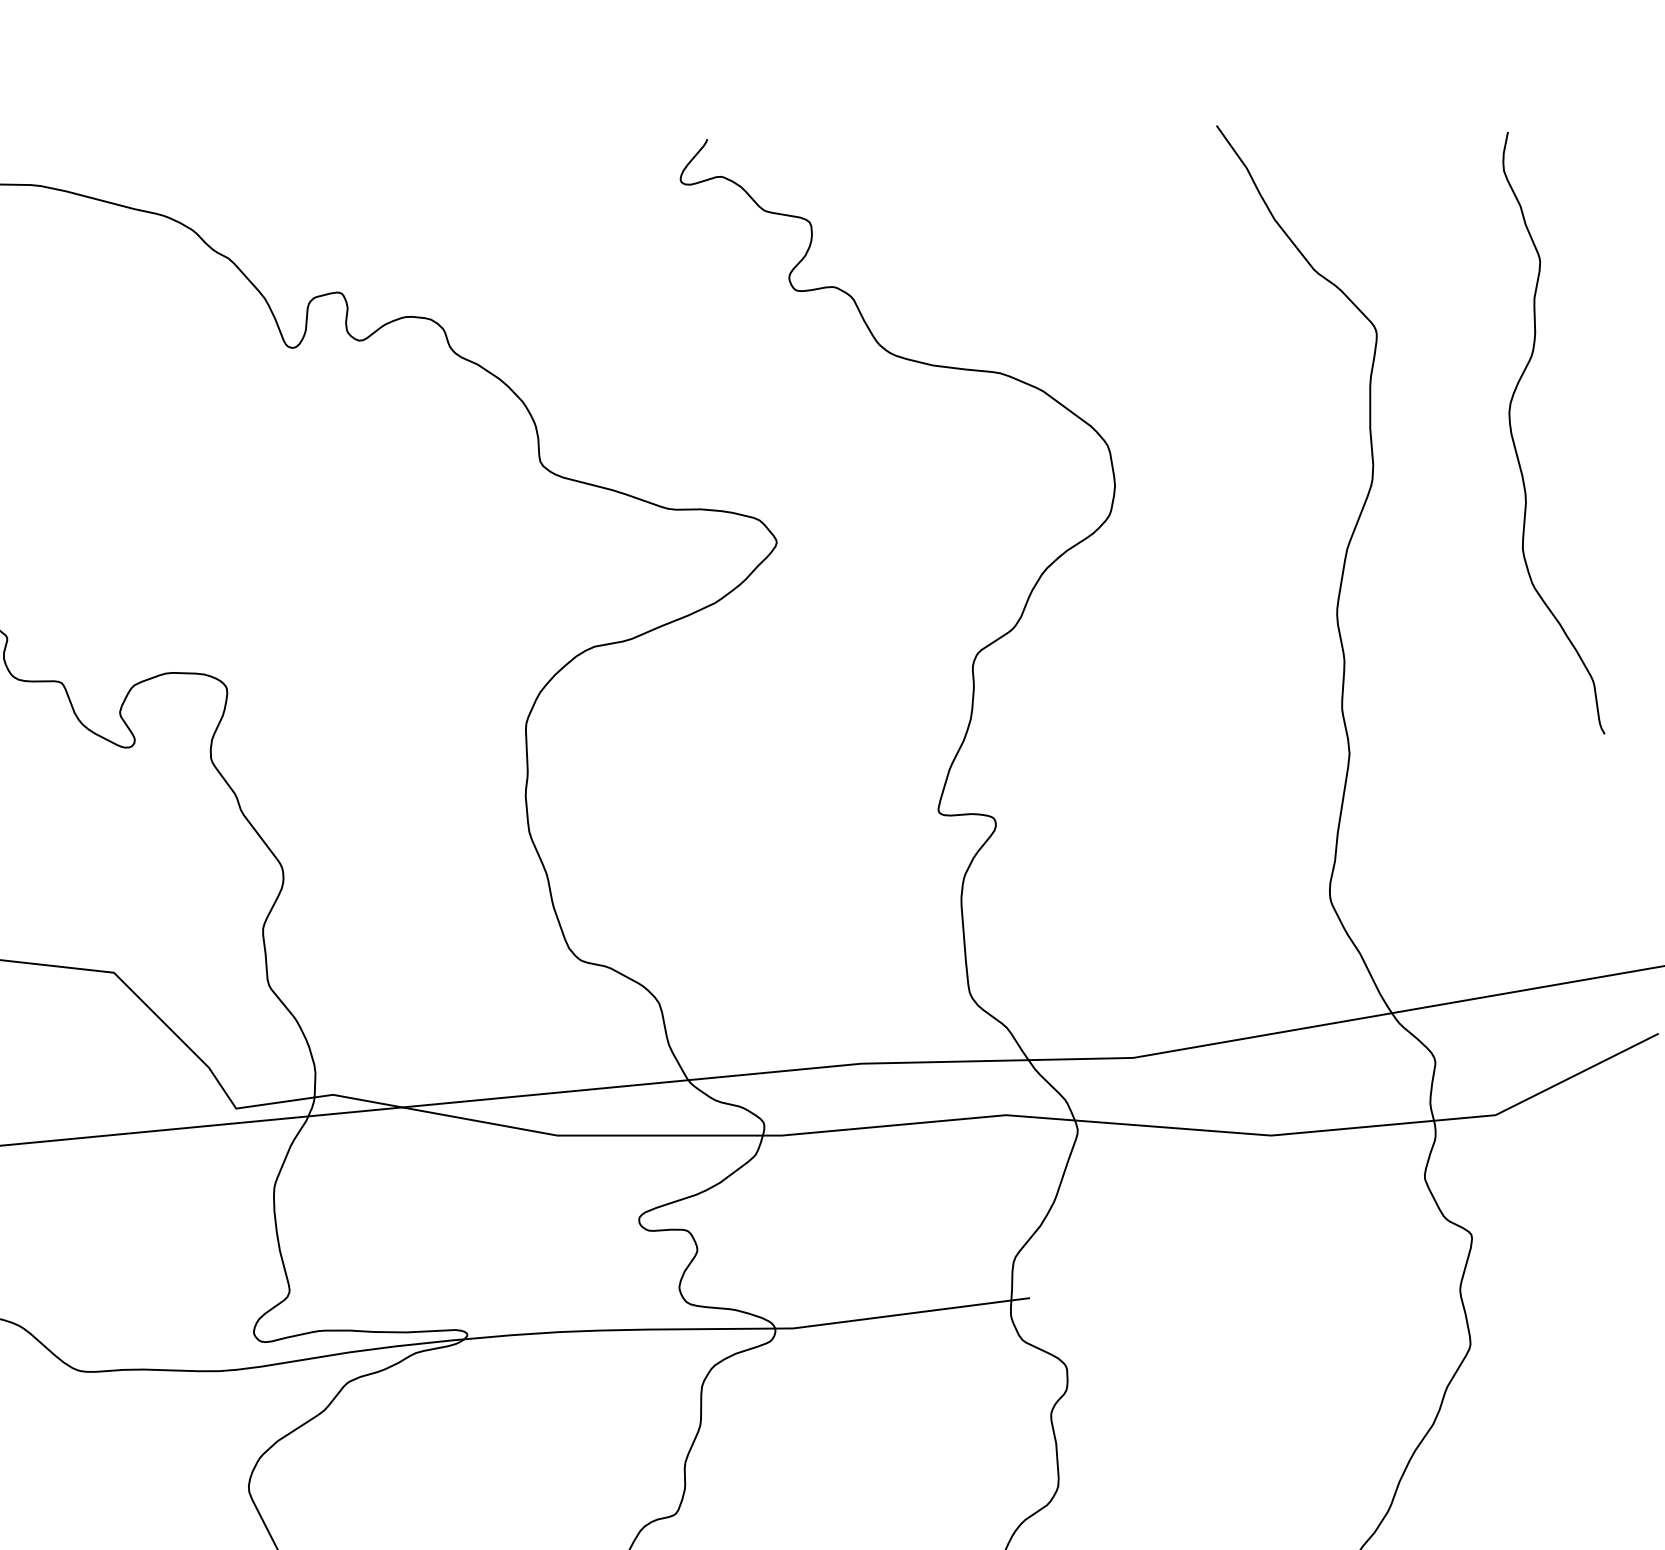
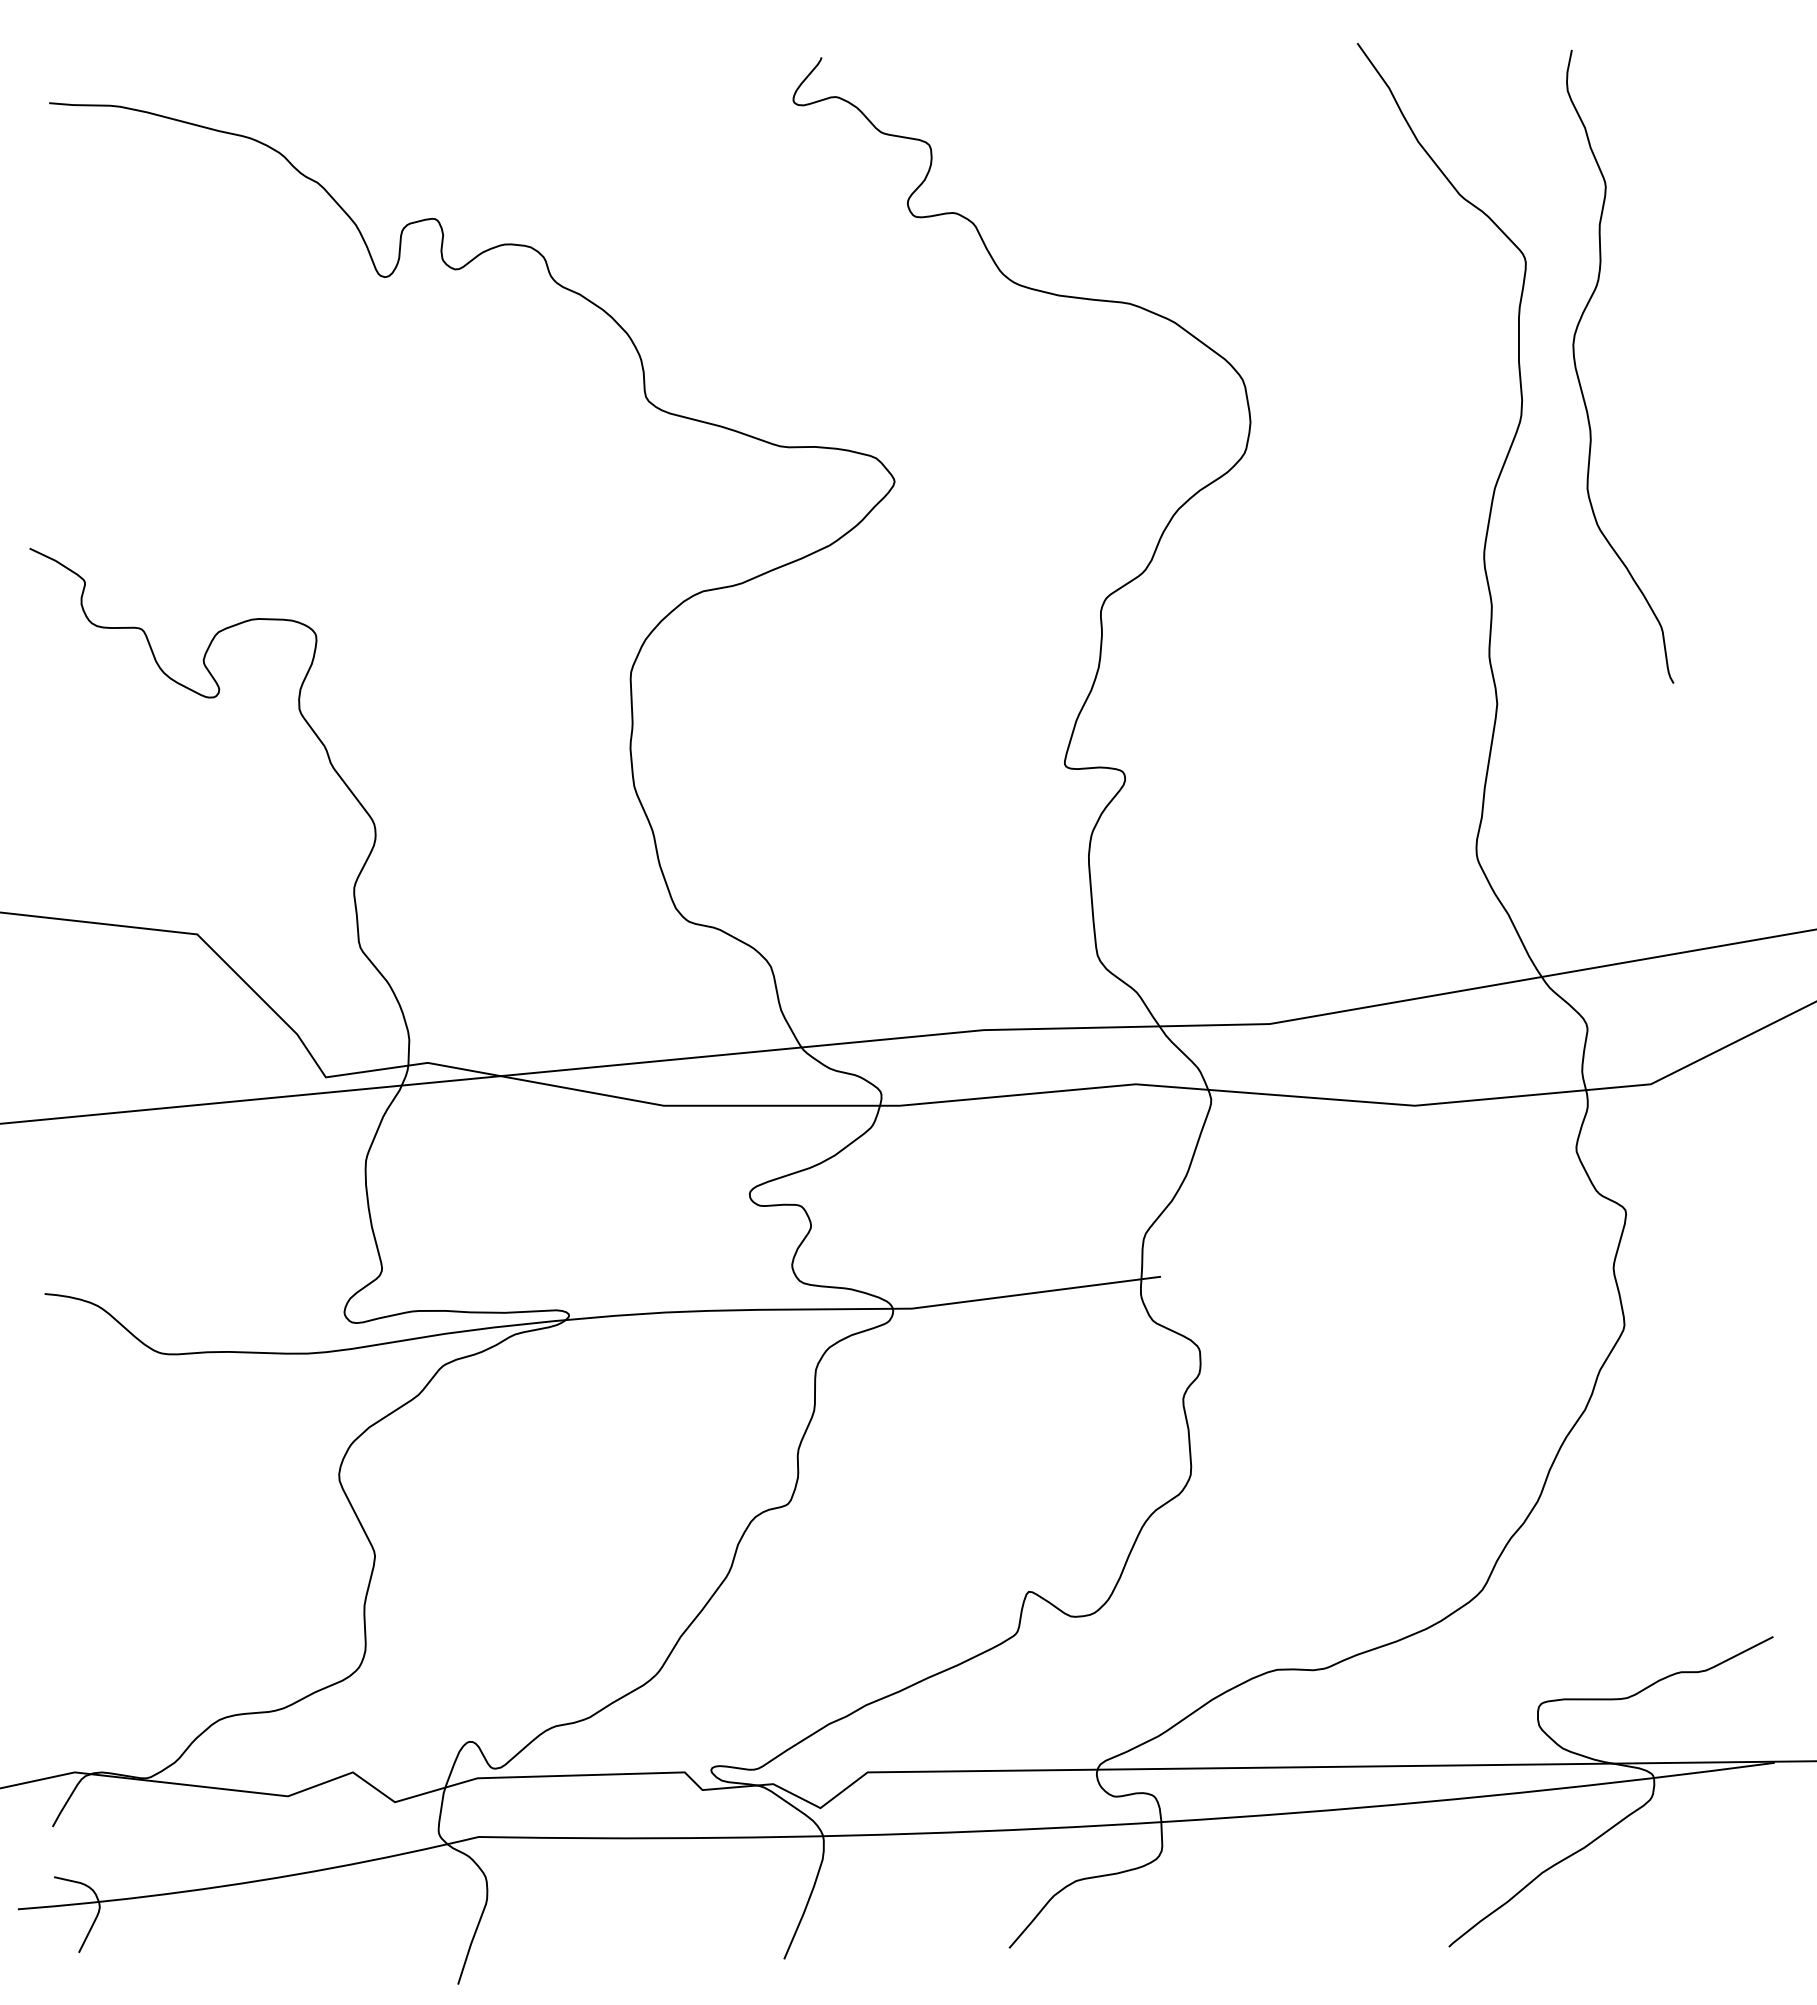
curve: (1515, 444) -> (1579, 378), moved

